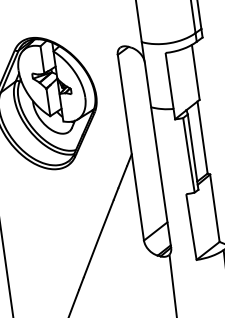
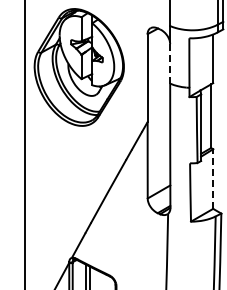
line: (148, 84) -> (170, 63), solid -> dashed
line: (215, 208) -> (213, 179), solid -> dashed

